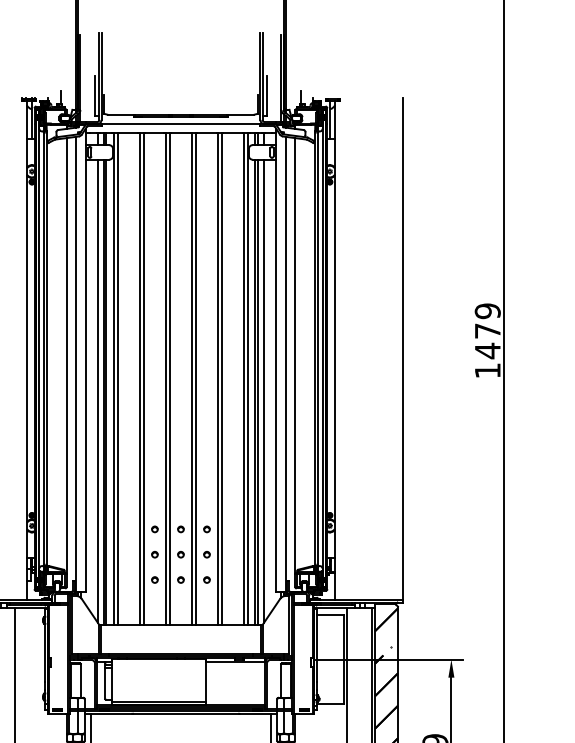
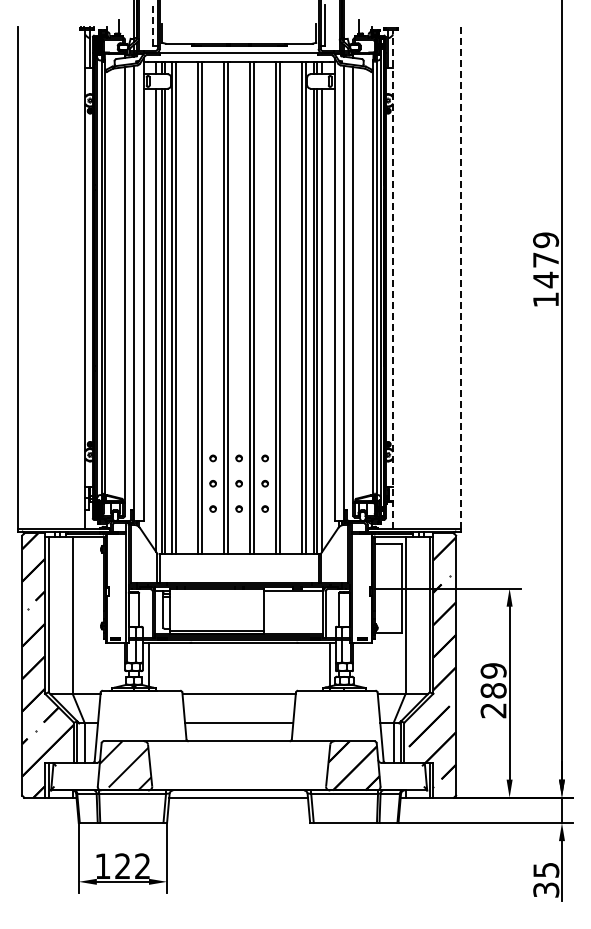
line: (95, 95) -> (153, 24), solid -> dashed
line: (402, 348) -> (460, 277), solid -> dashed
line: (335, 349) -> (393, 278), solid -> dashed

